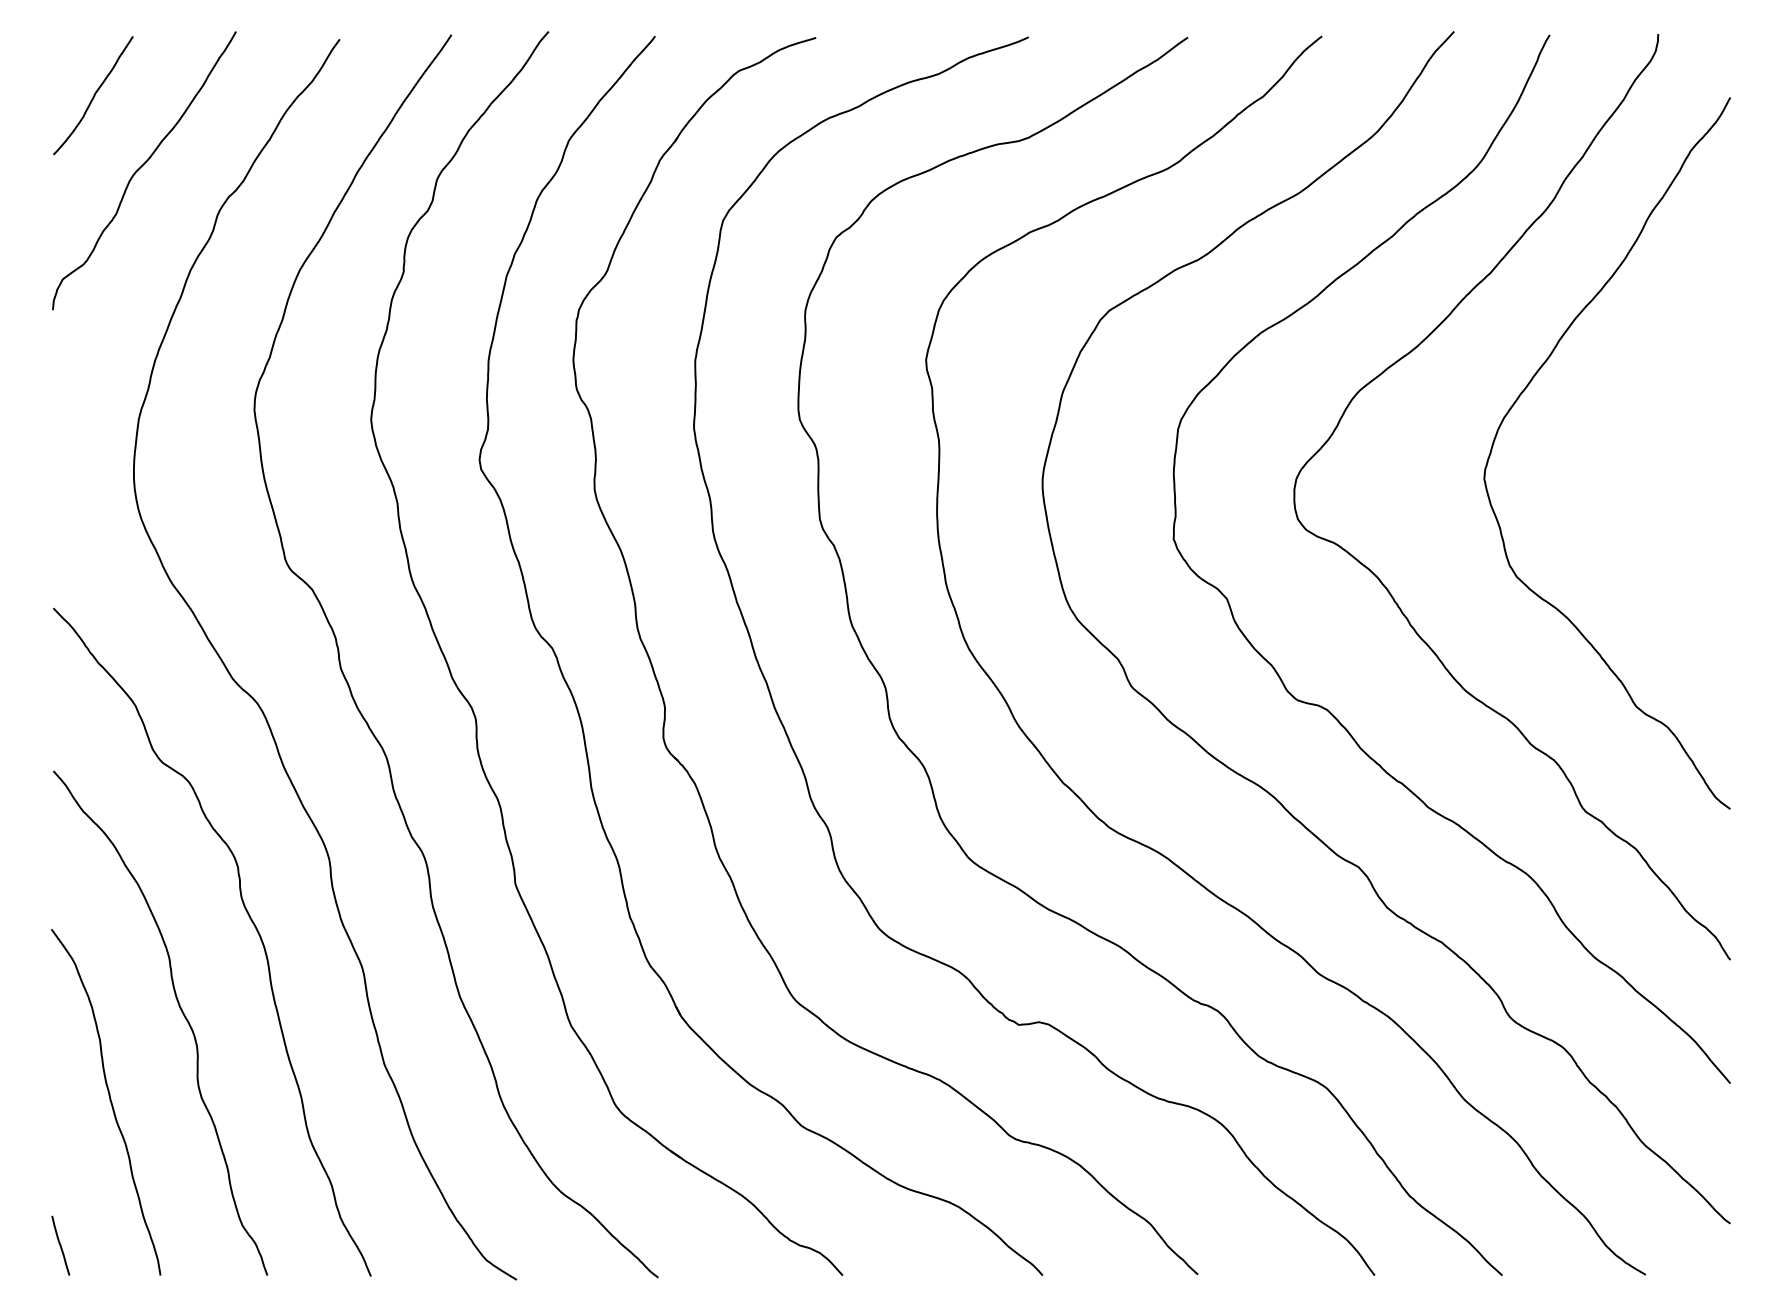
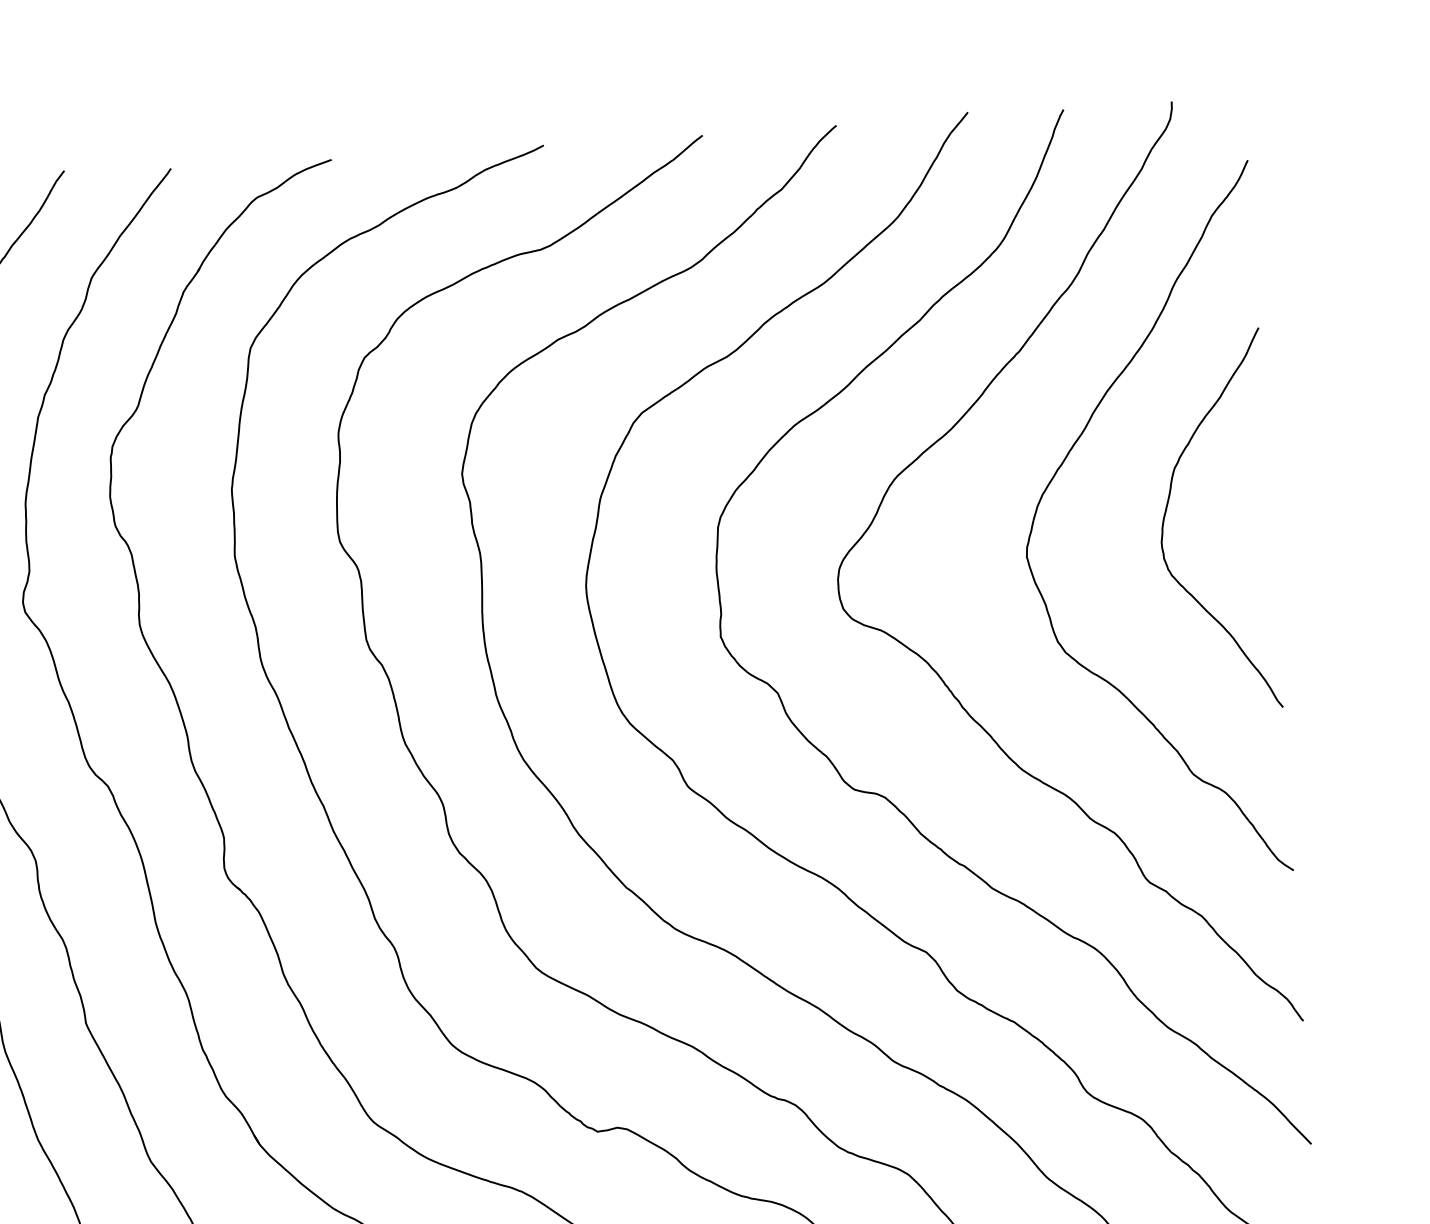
curve: (1627, 441) -> (1167, 510), added

